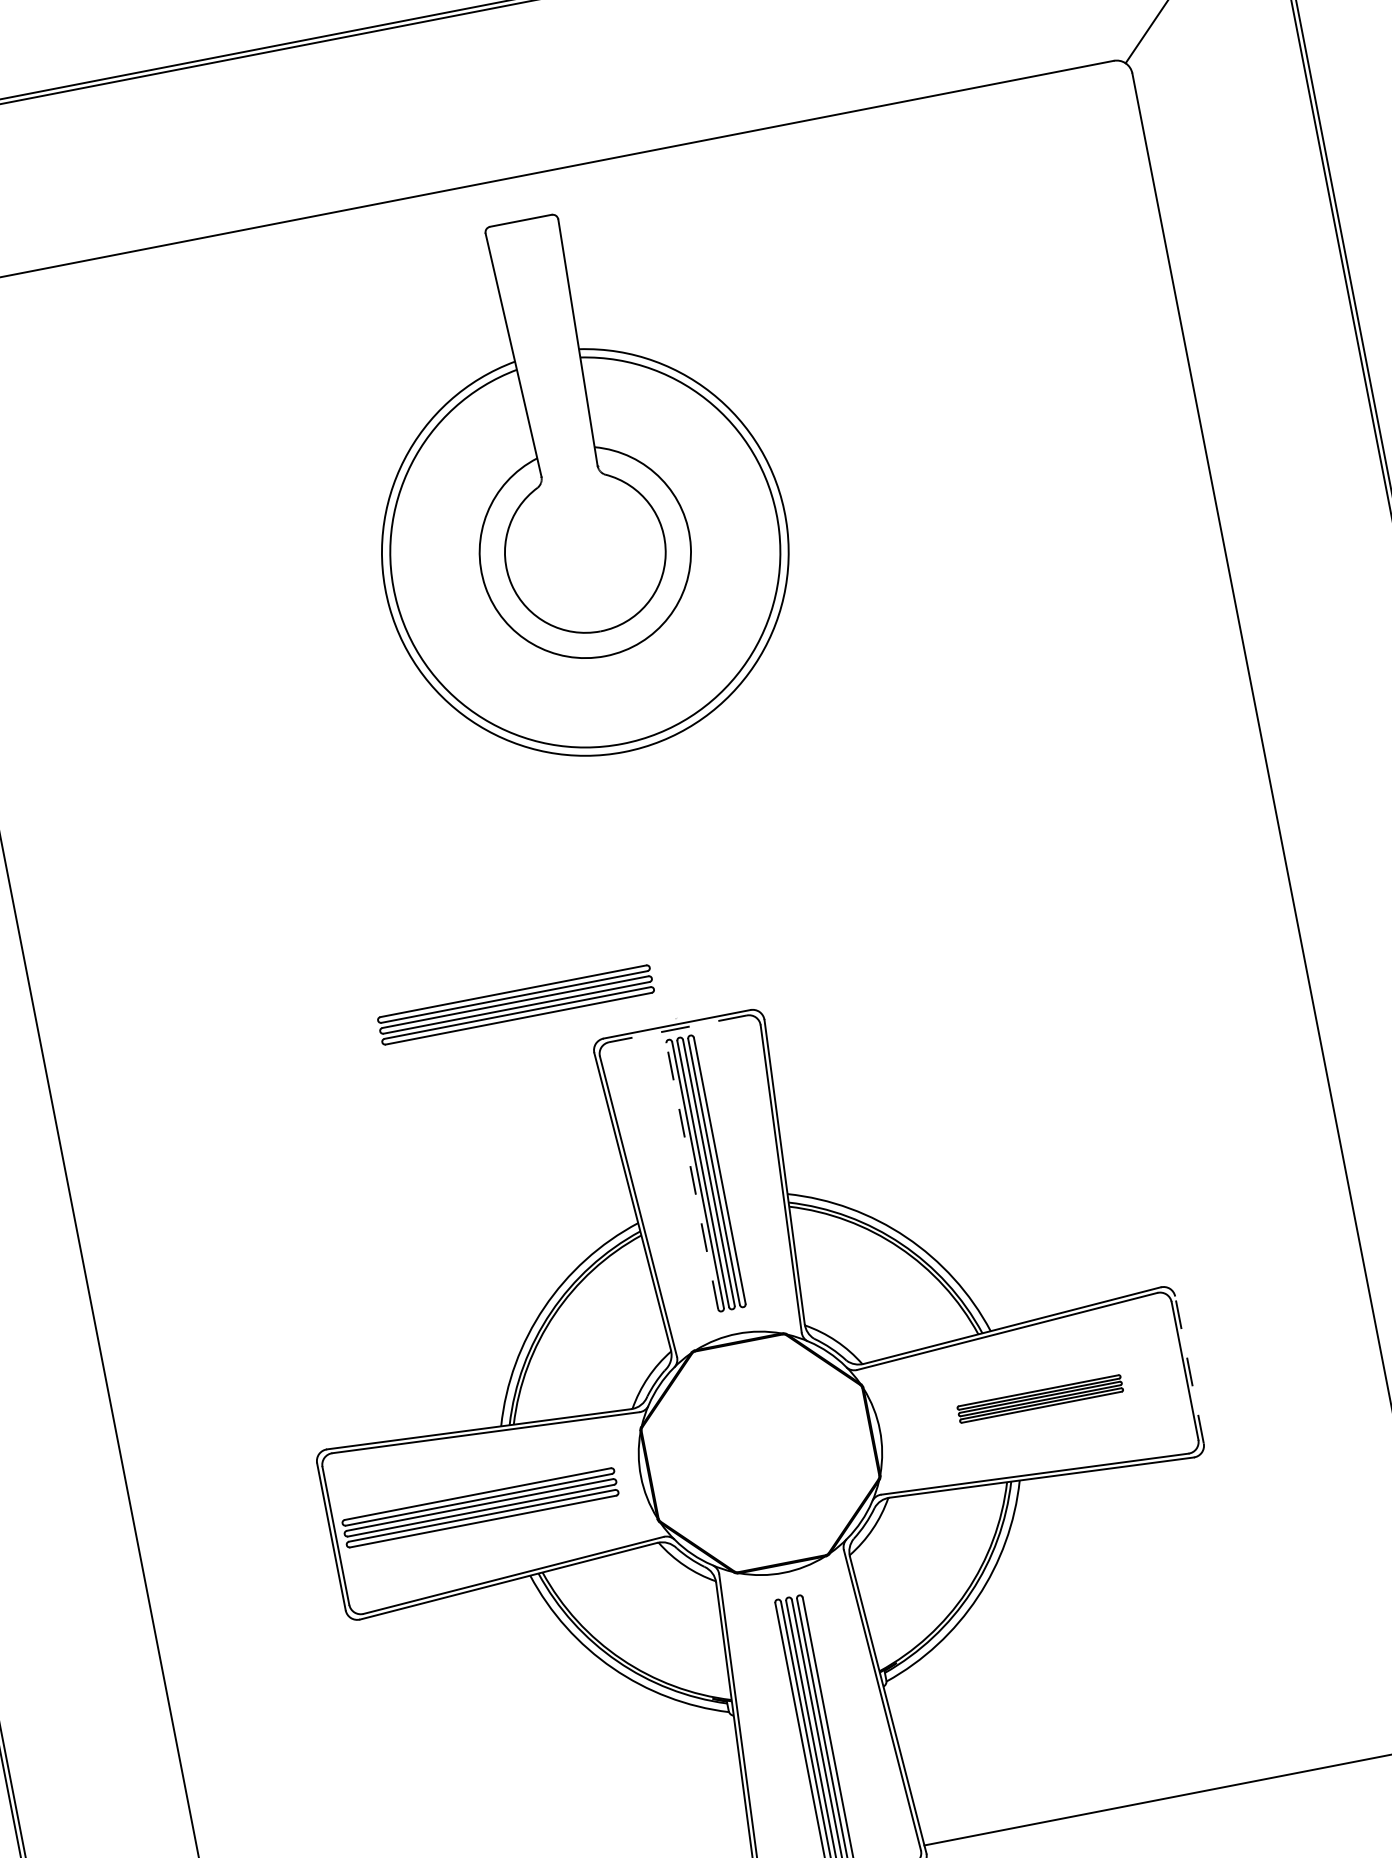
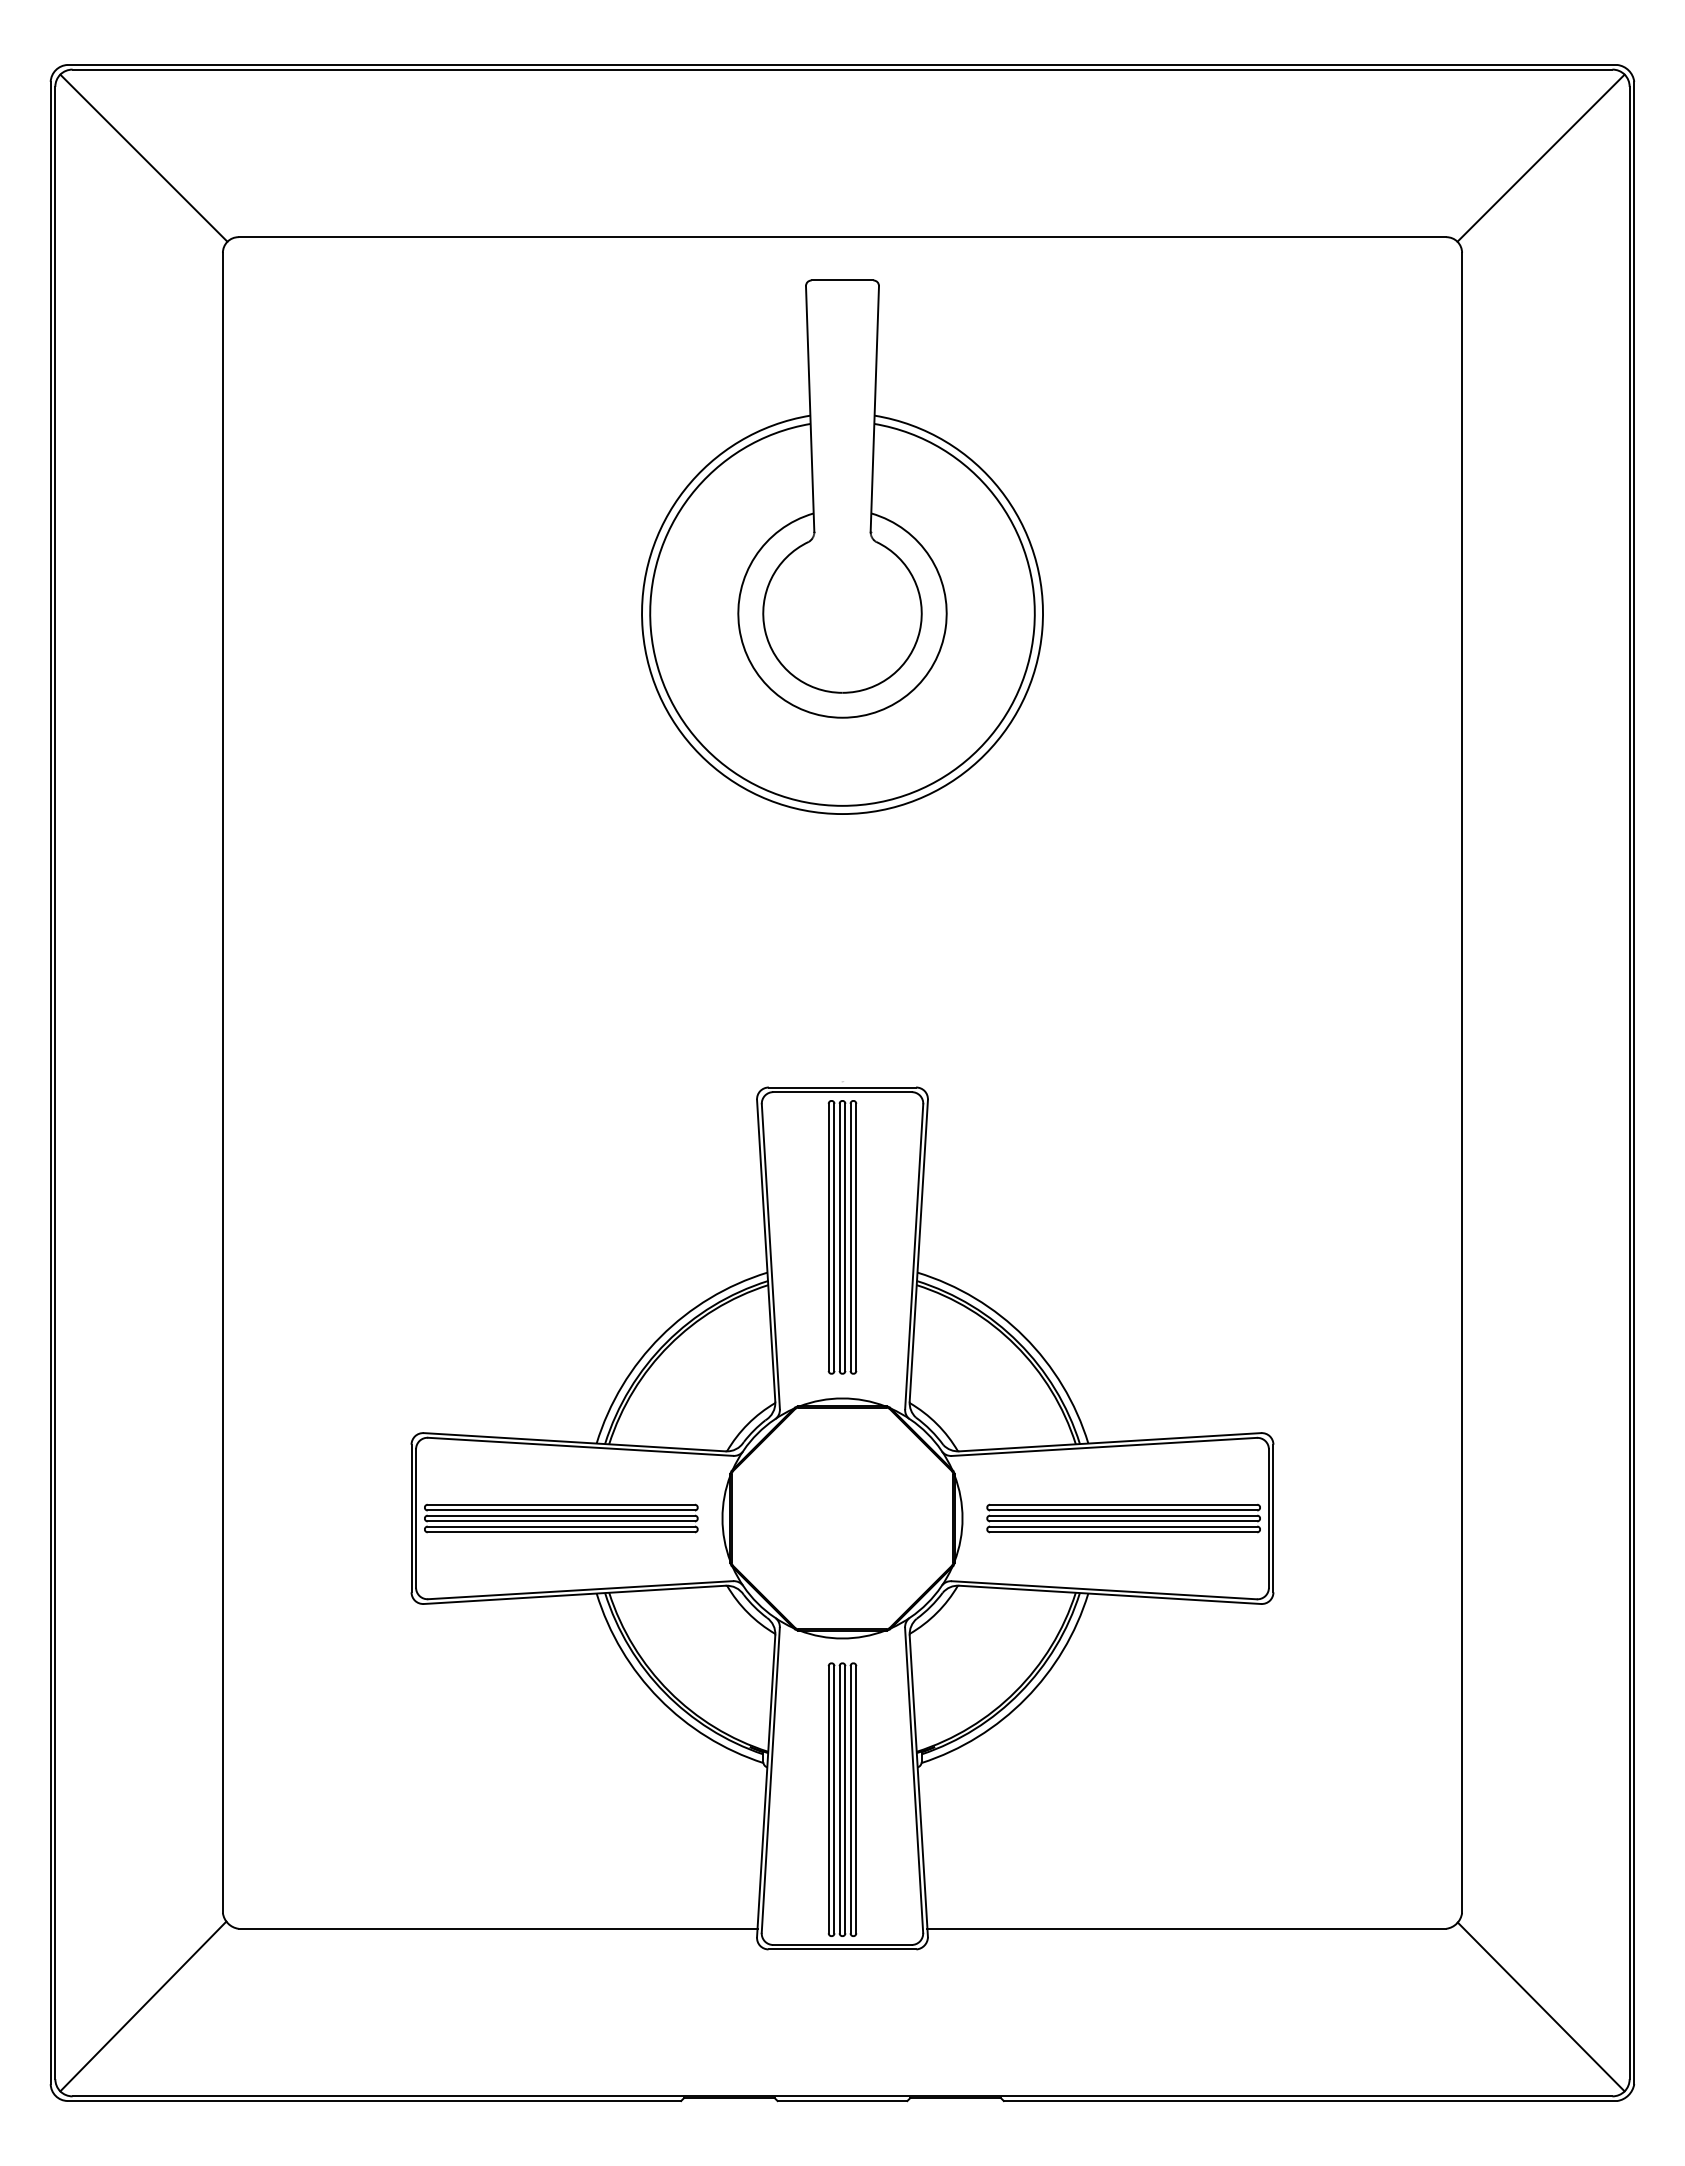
part: (516, 1004) -> (690, 1038), removed
line: (678, 1029) -> (842, 1092), dashed -> solid
line: (692, 1176) -> (828, 1237), dashed -> solid
line: (1189, 1369) -> (1273, 1518), dashed -> solid
part: (1040, 1399) -> (1123, 1518), size x1.67

